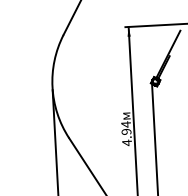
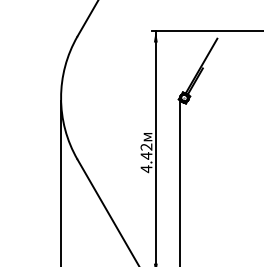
text: (126, 128) -> (146, 151), 4.94 -> 4.42

